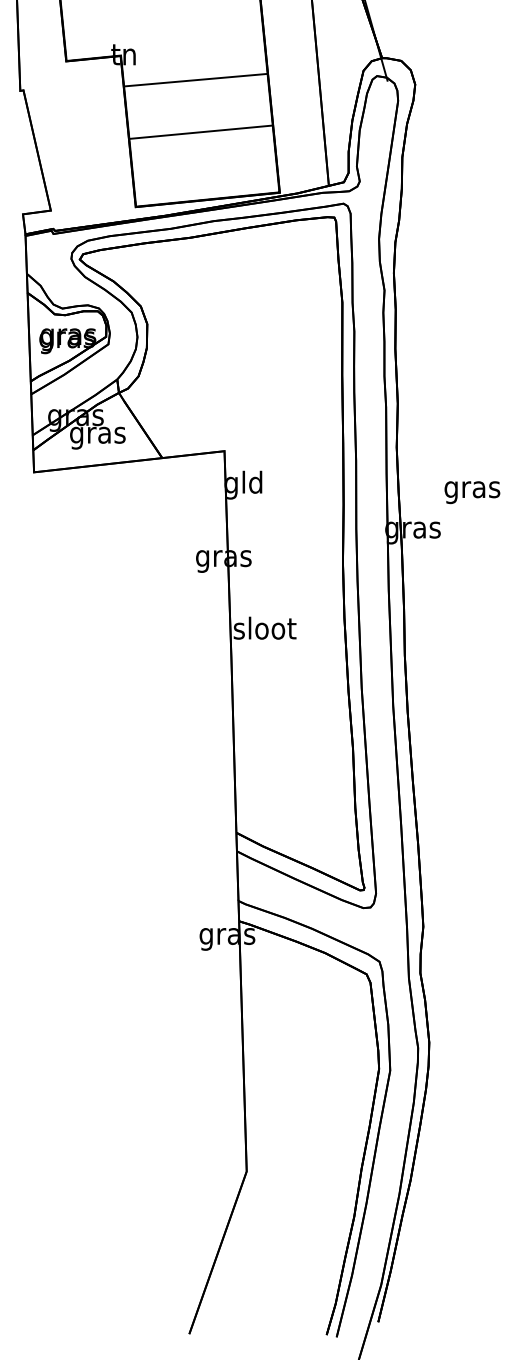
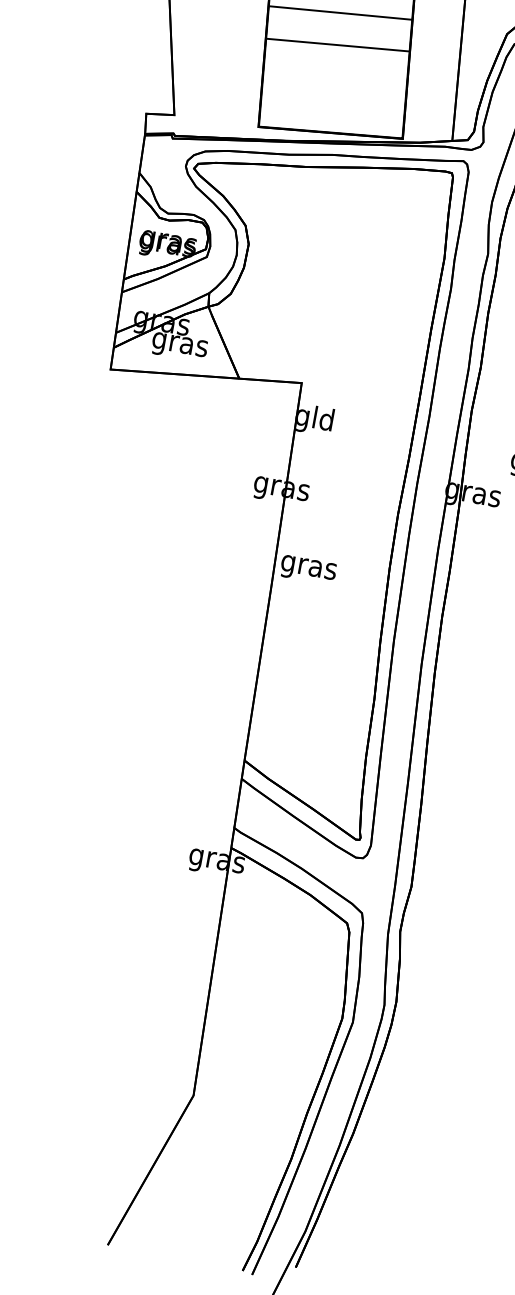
line: (200, 131) -> (337, 44), moved
text: (264, 630) -> (308, 566), sloot -> gras

